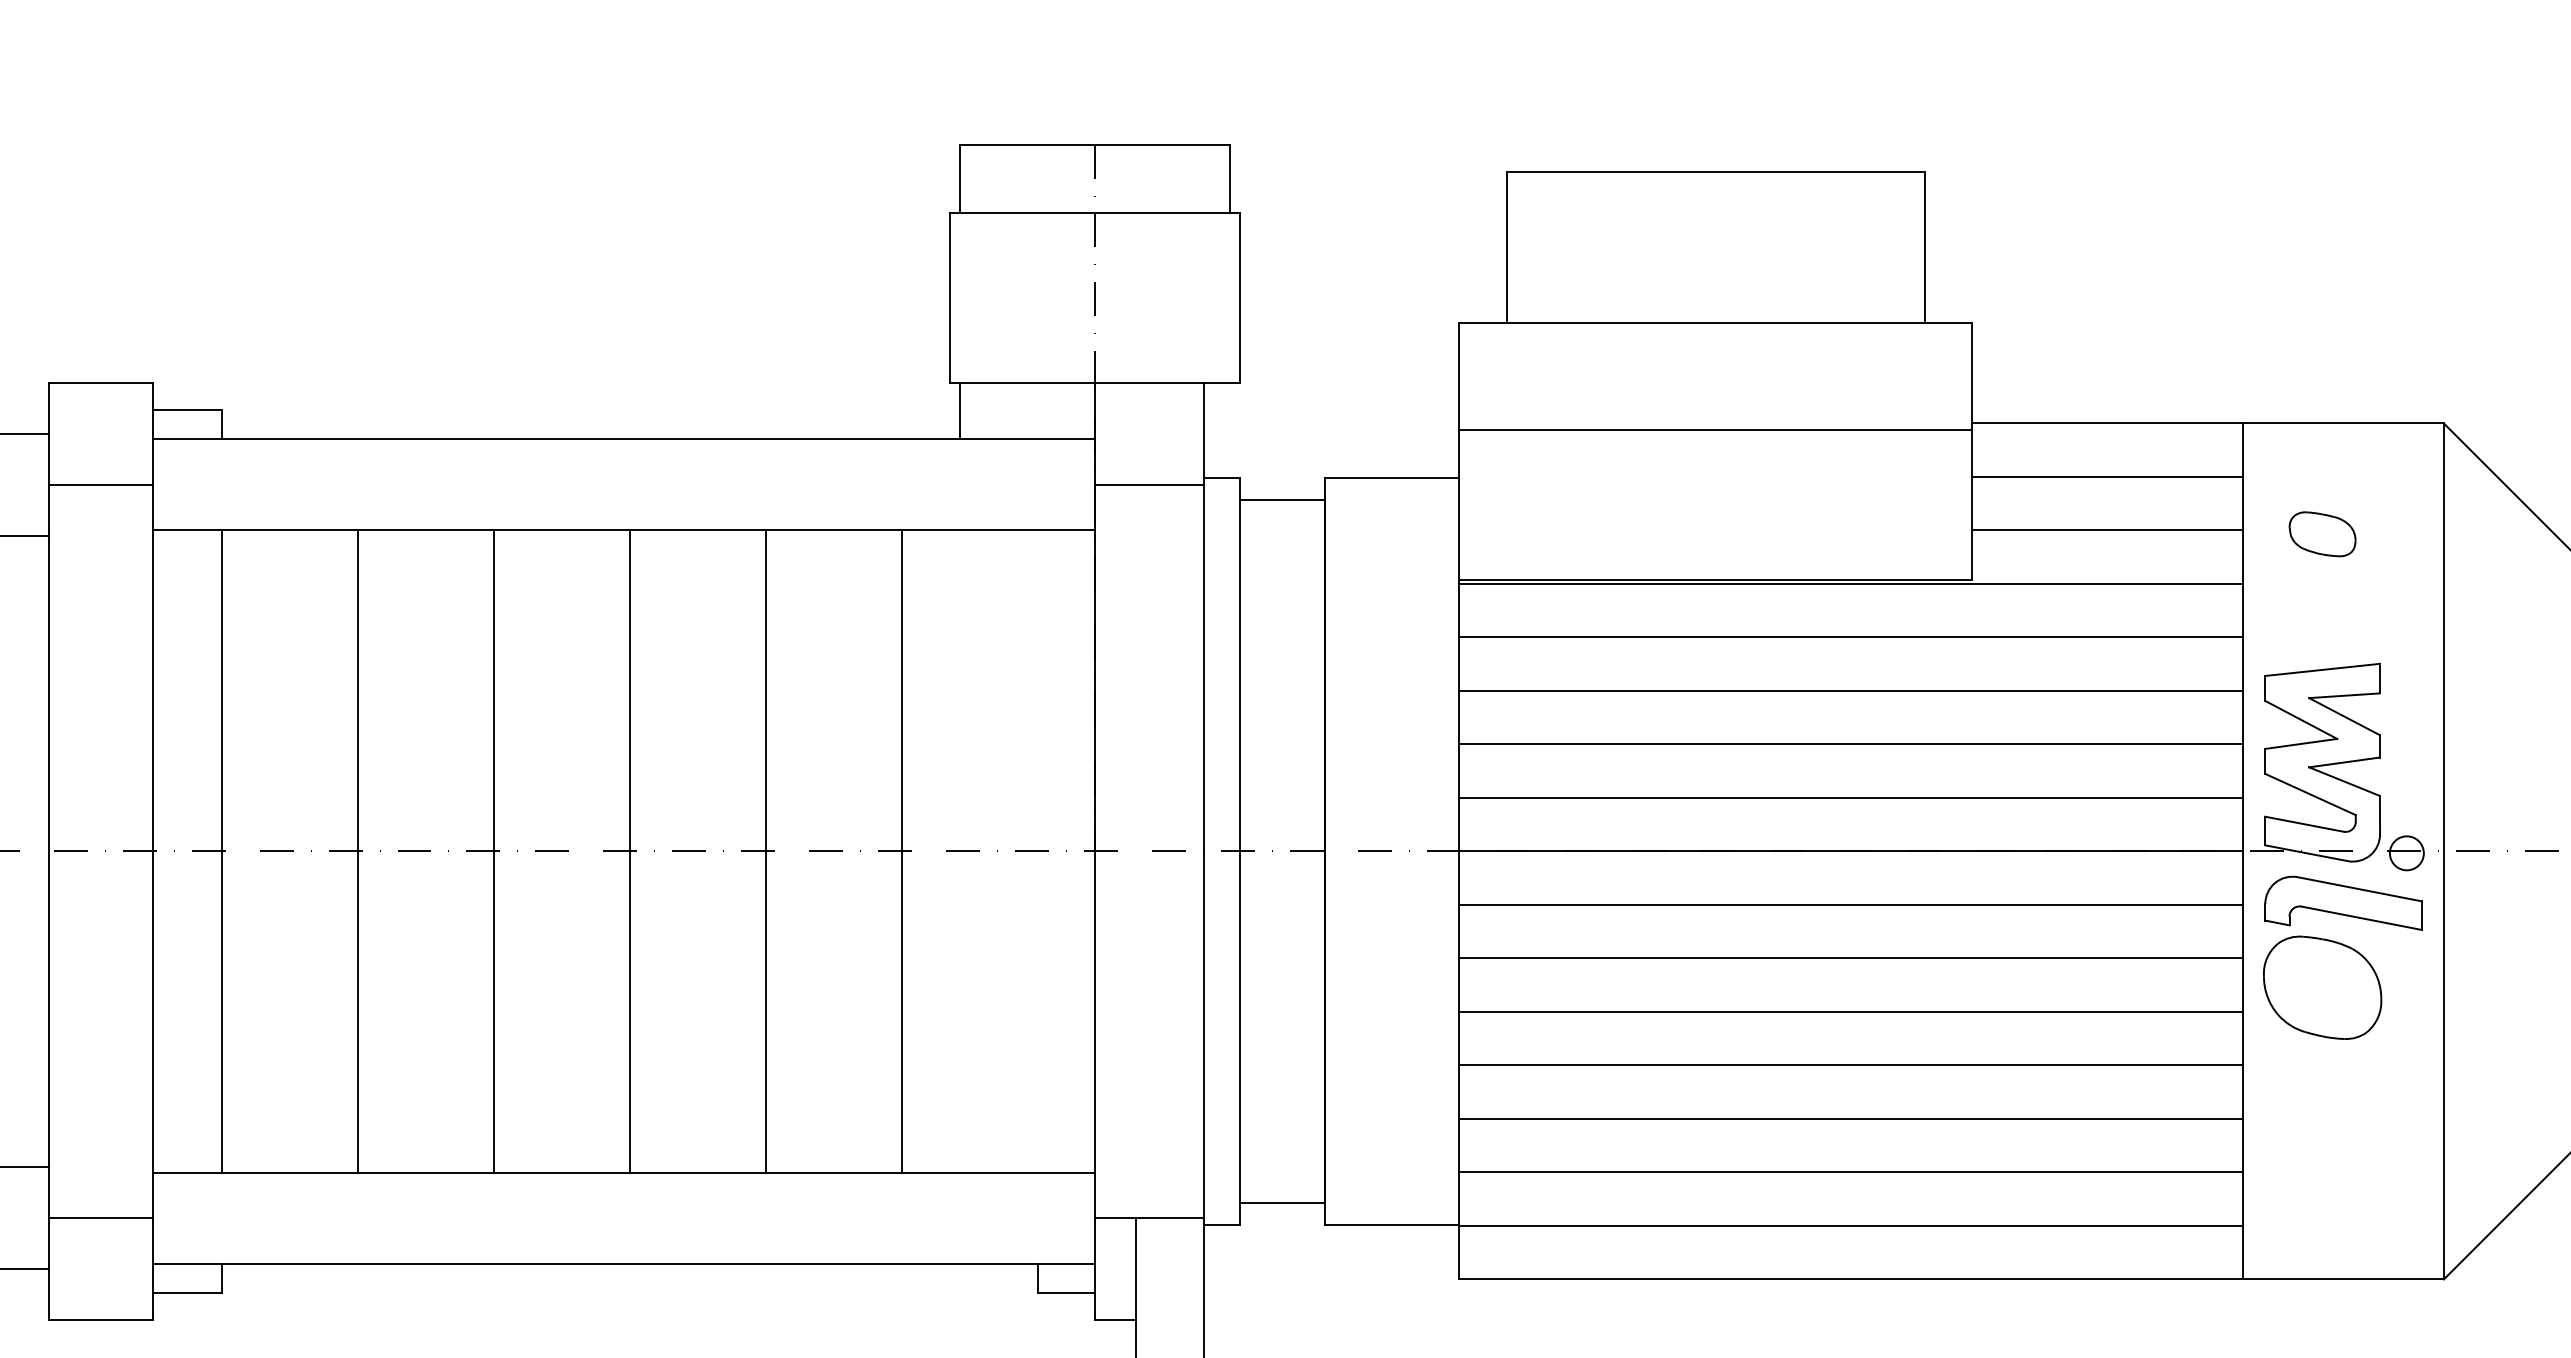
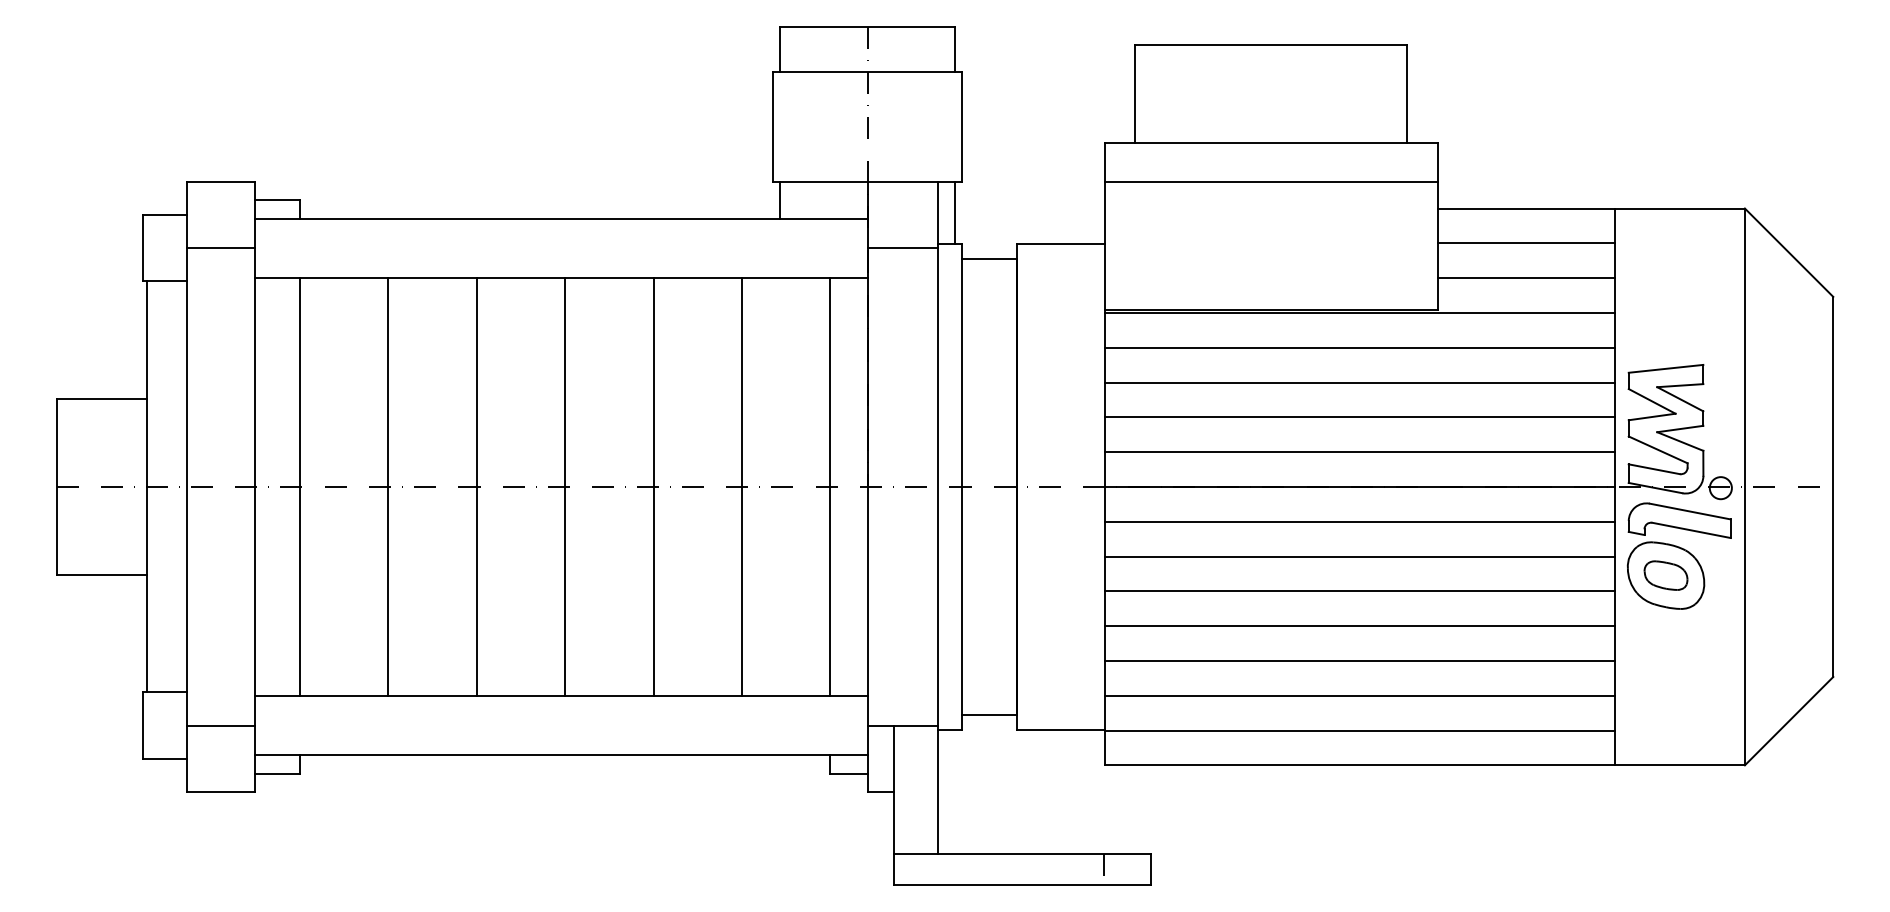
line: (1230, 429) -> (955, 212), added
line: (1716, 429) -> (1271, 181), moved
part: (2321, 534) -> (1665, 575), moved
line: (1038, 850) -> (830, 486), added

